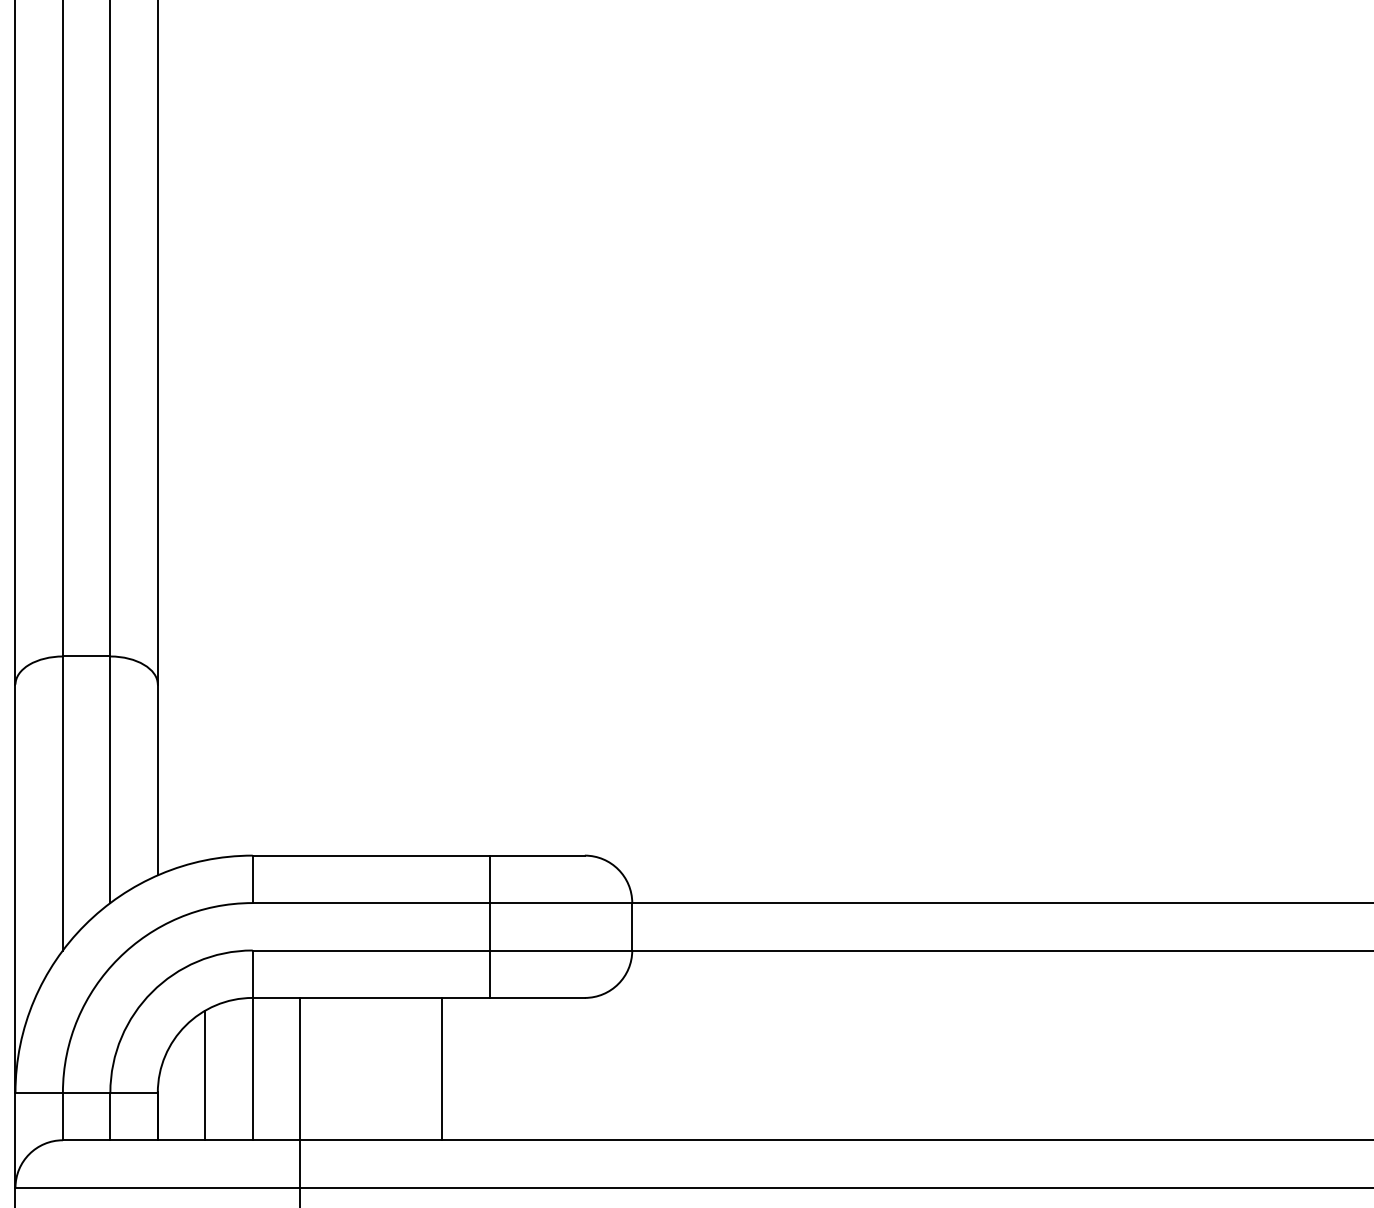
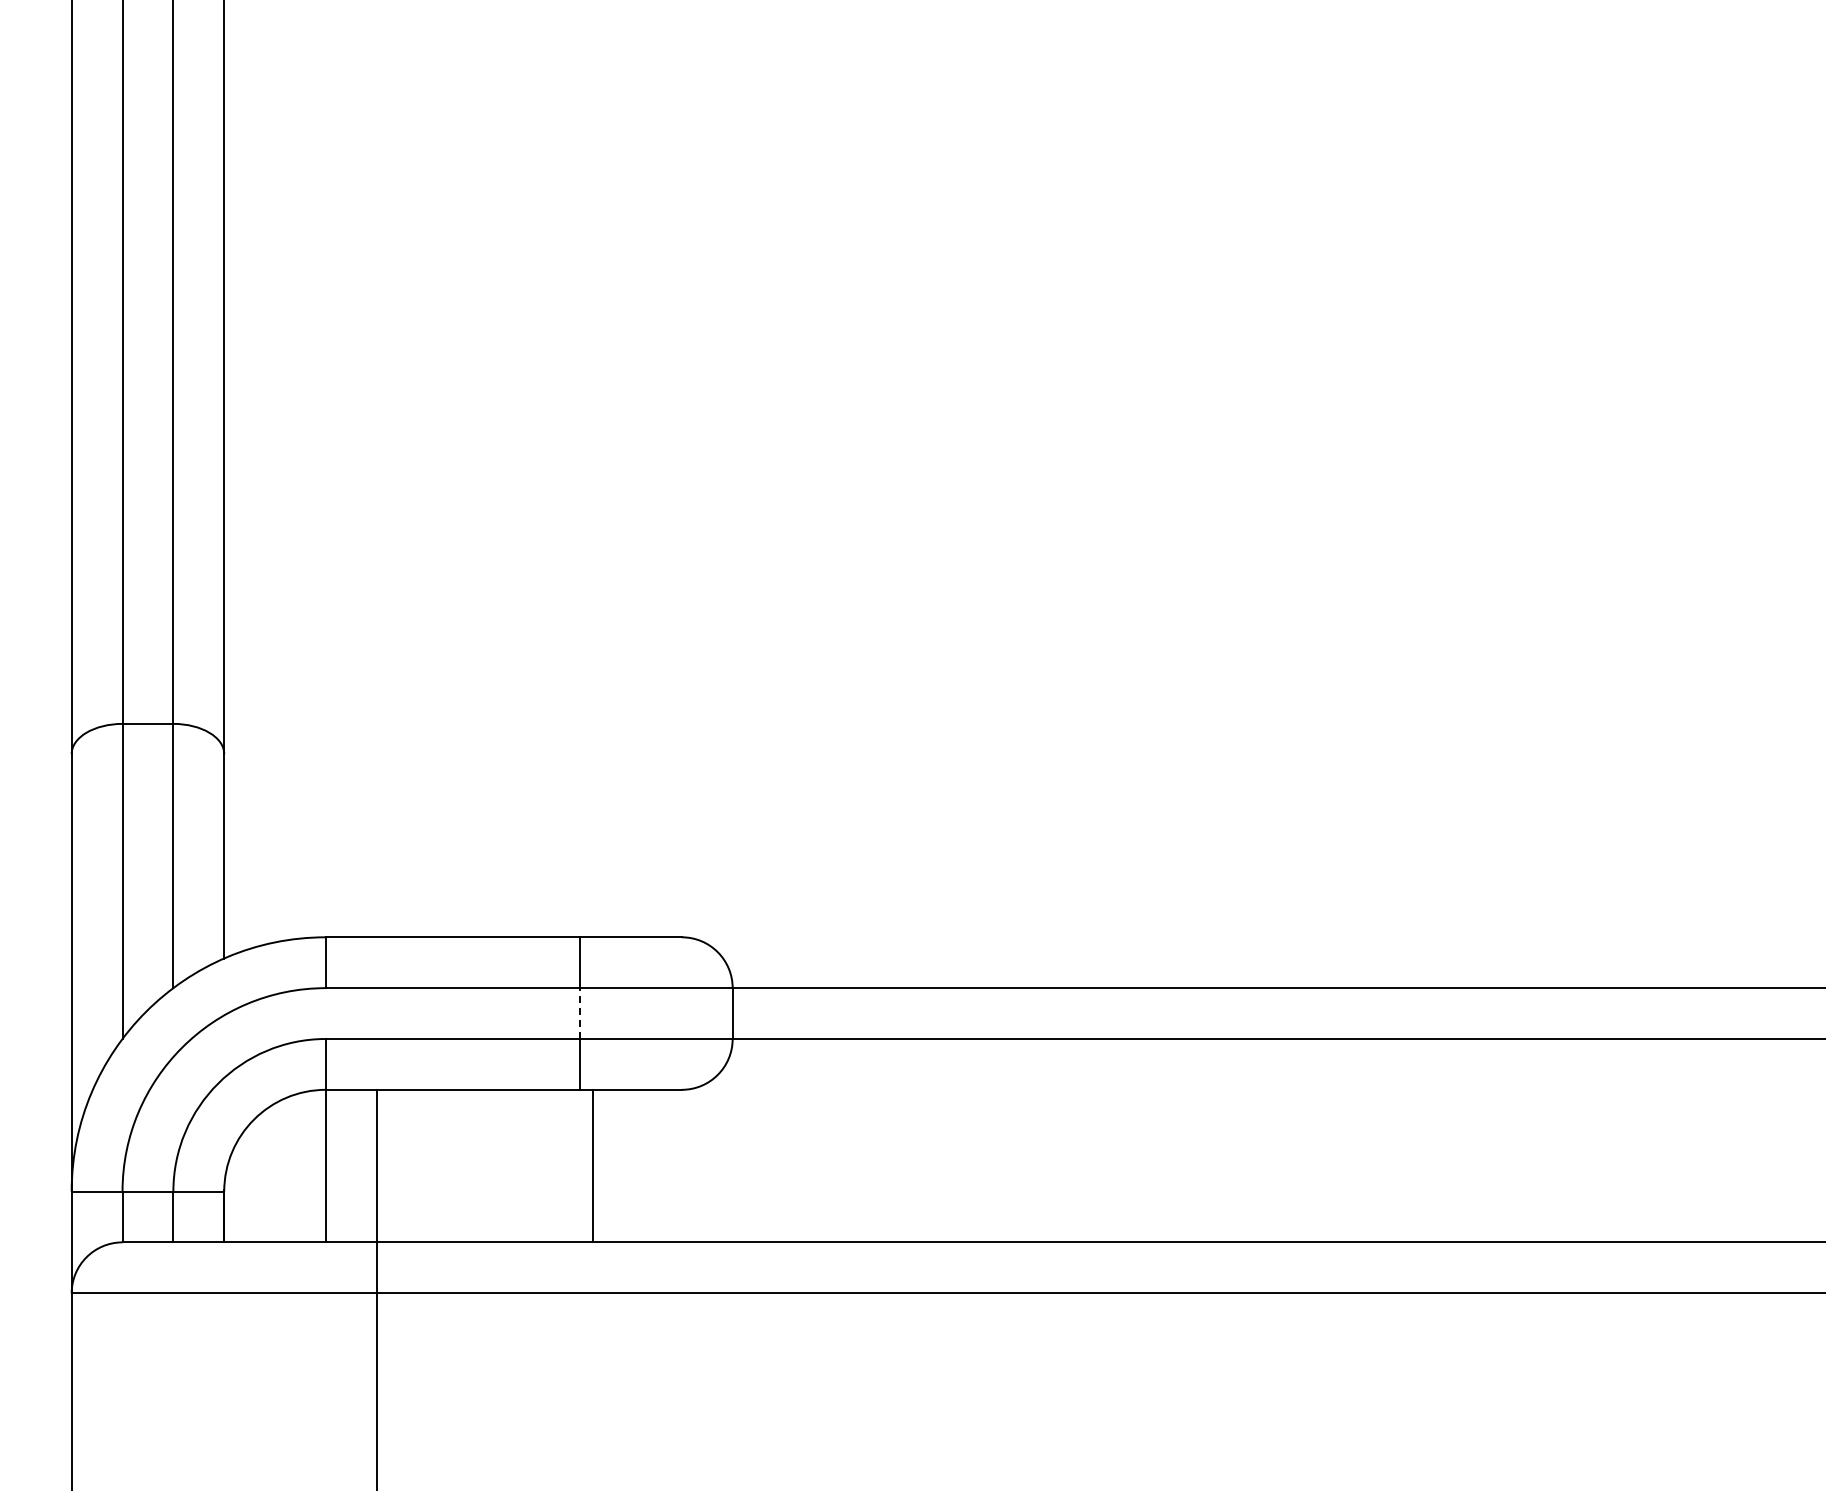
line: (490, 926) -> (580, 1013), solid -> dashed
line: (442, 1068) -> (593, 1165), moved
line: (205, 1075) -> (275, 1172), removed

